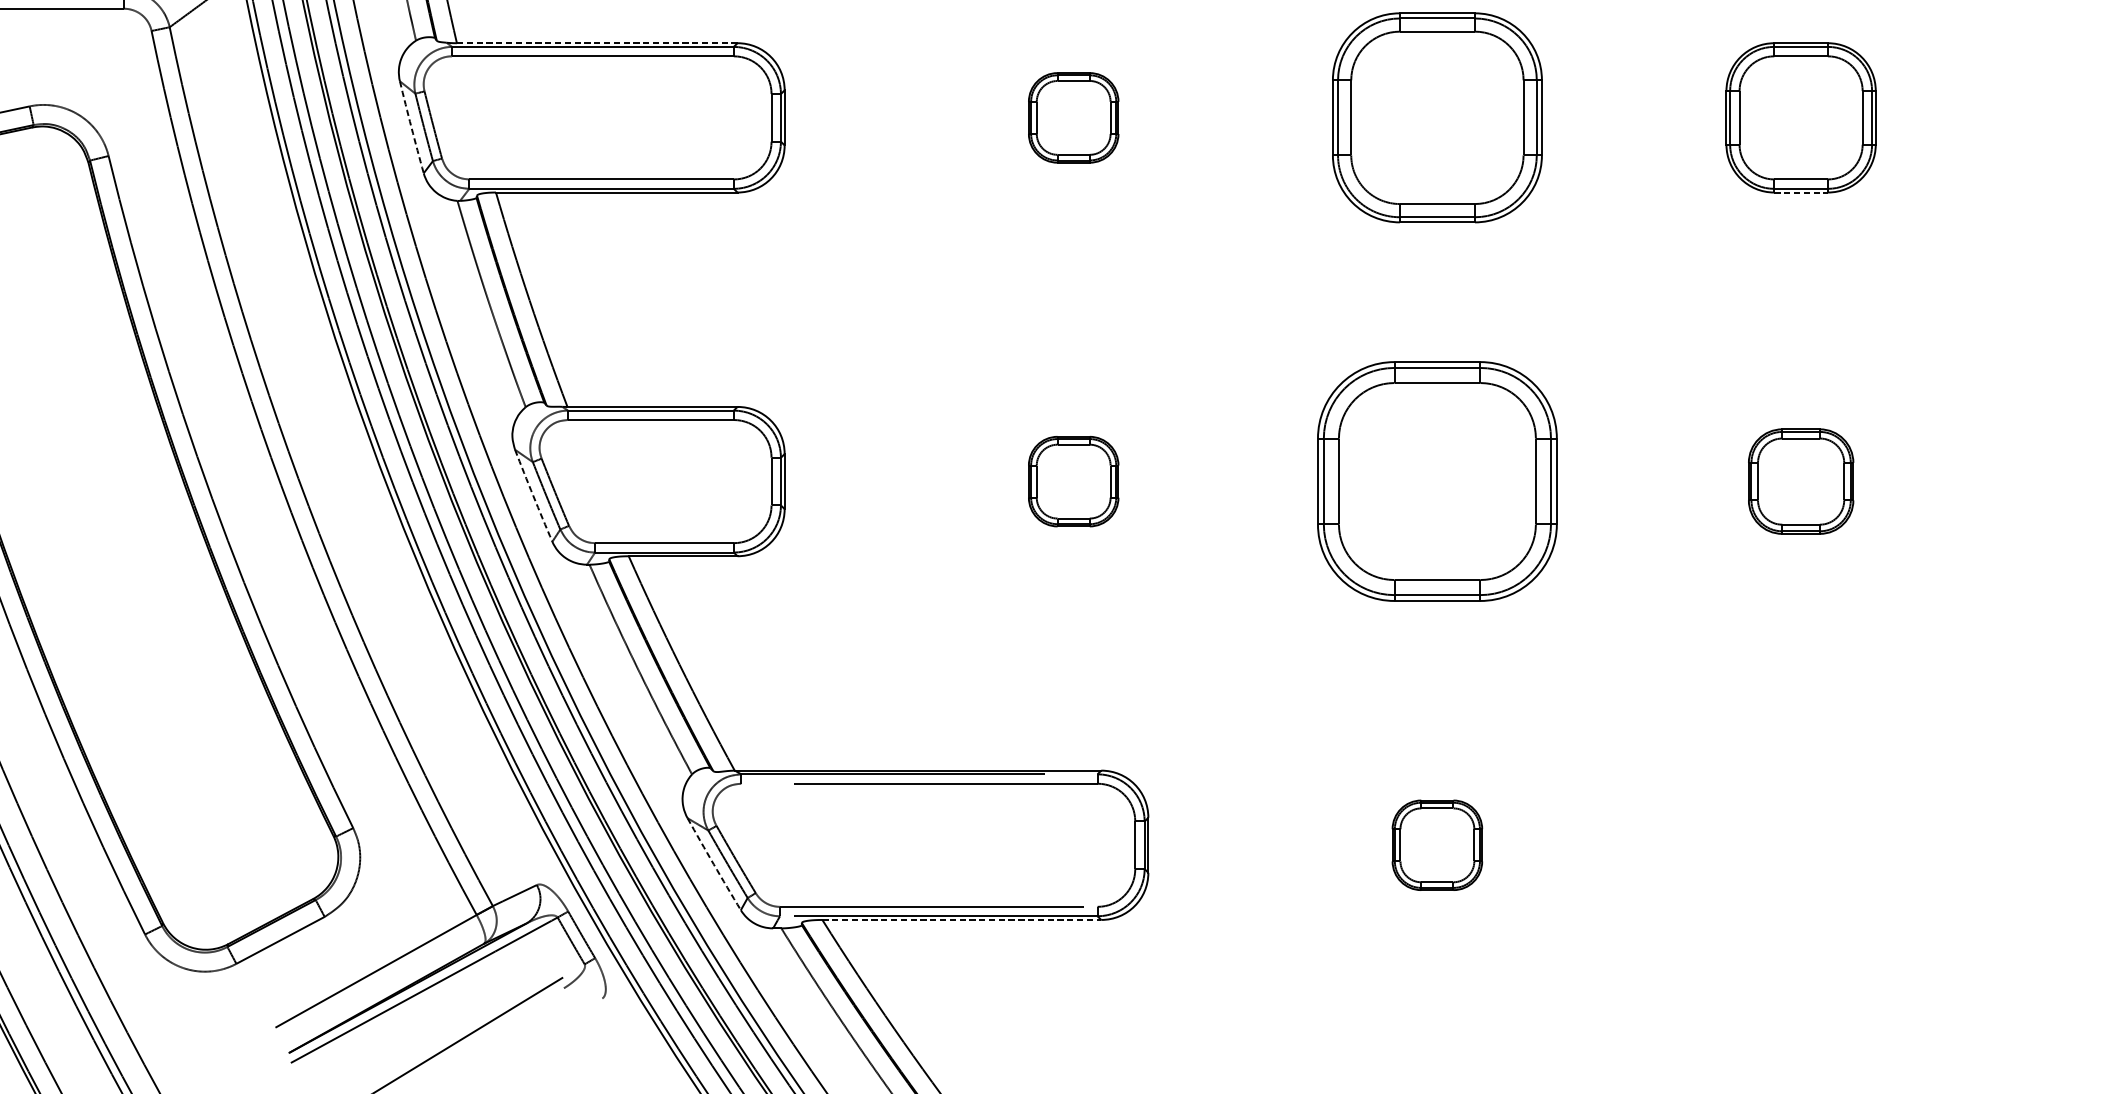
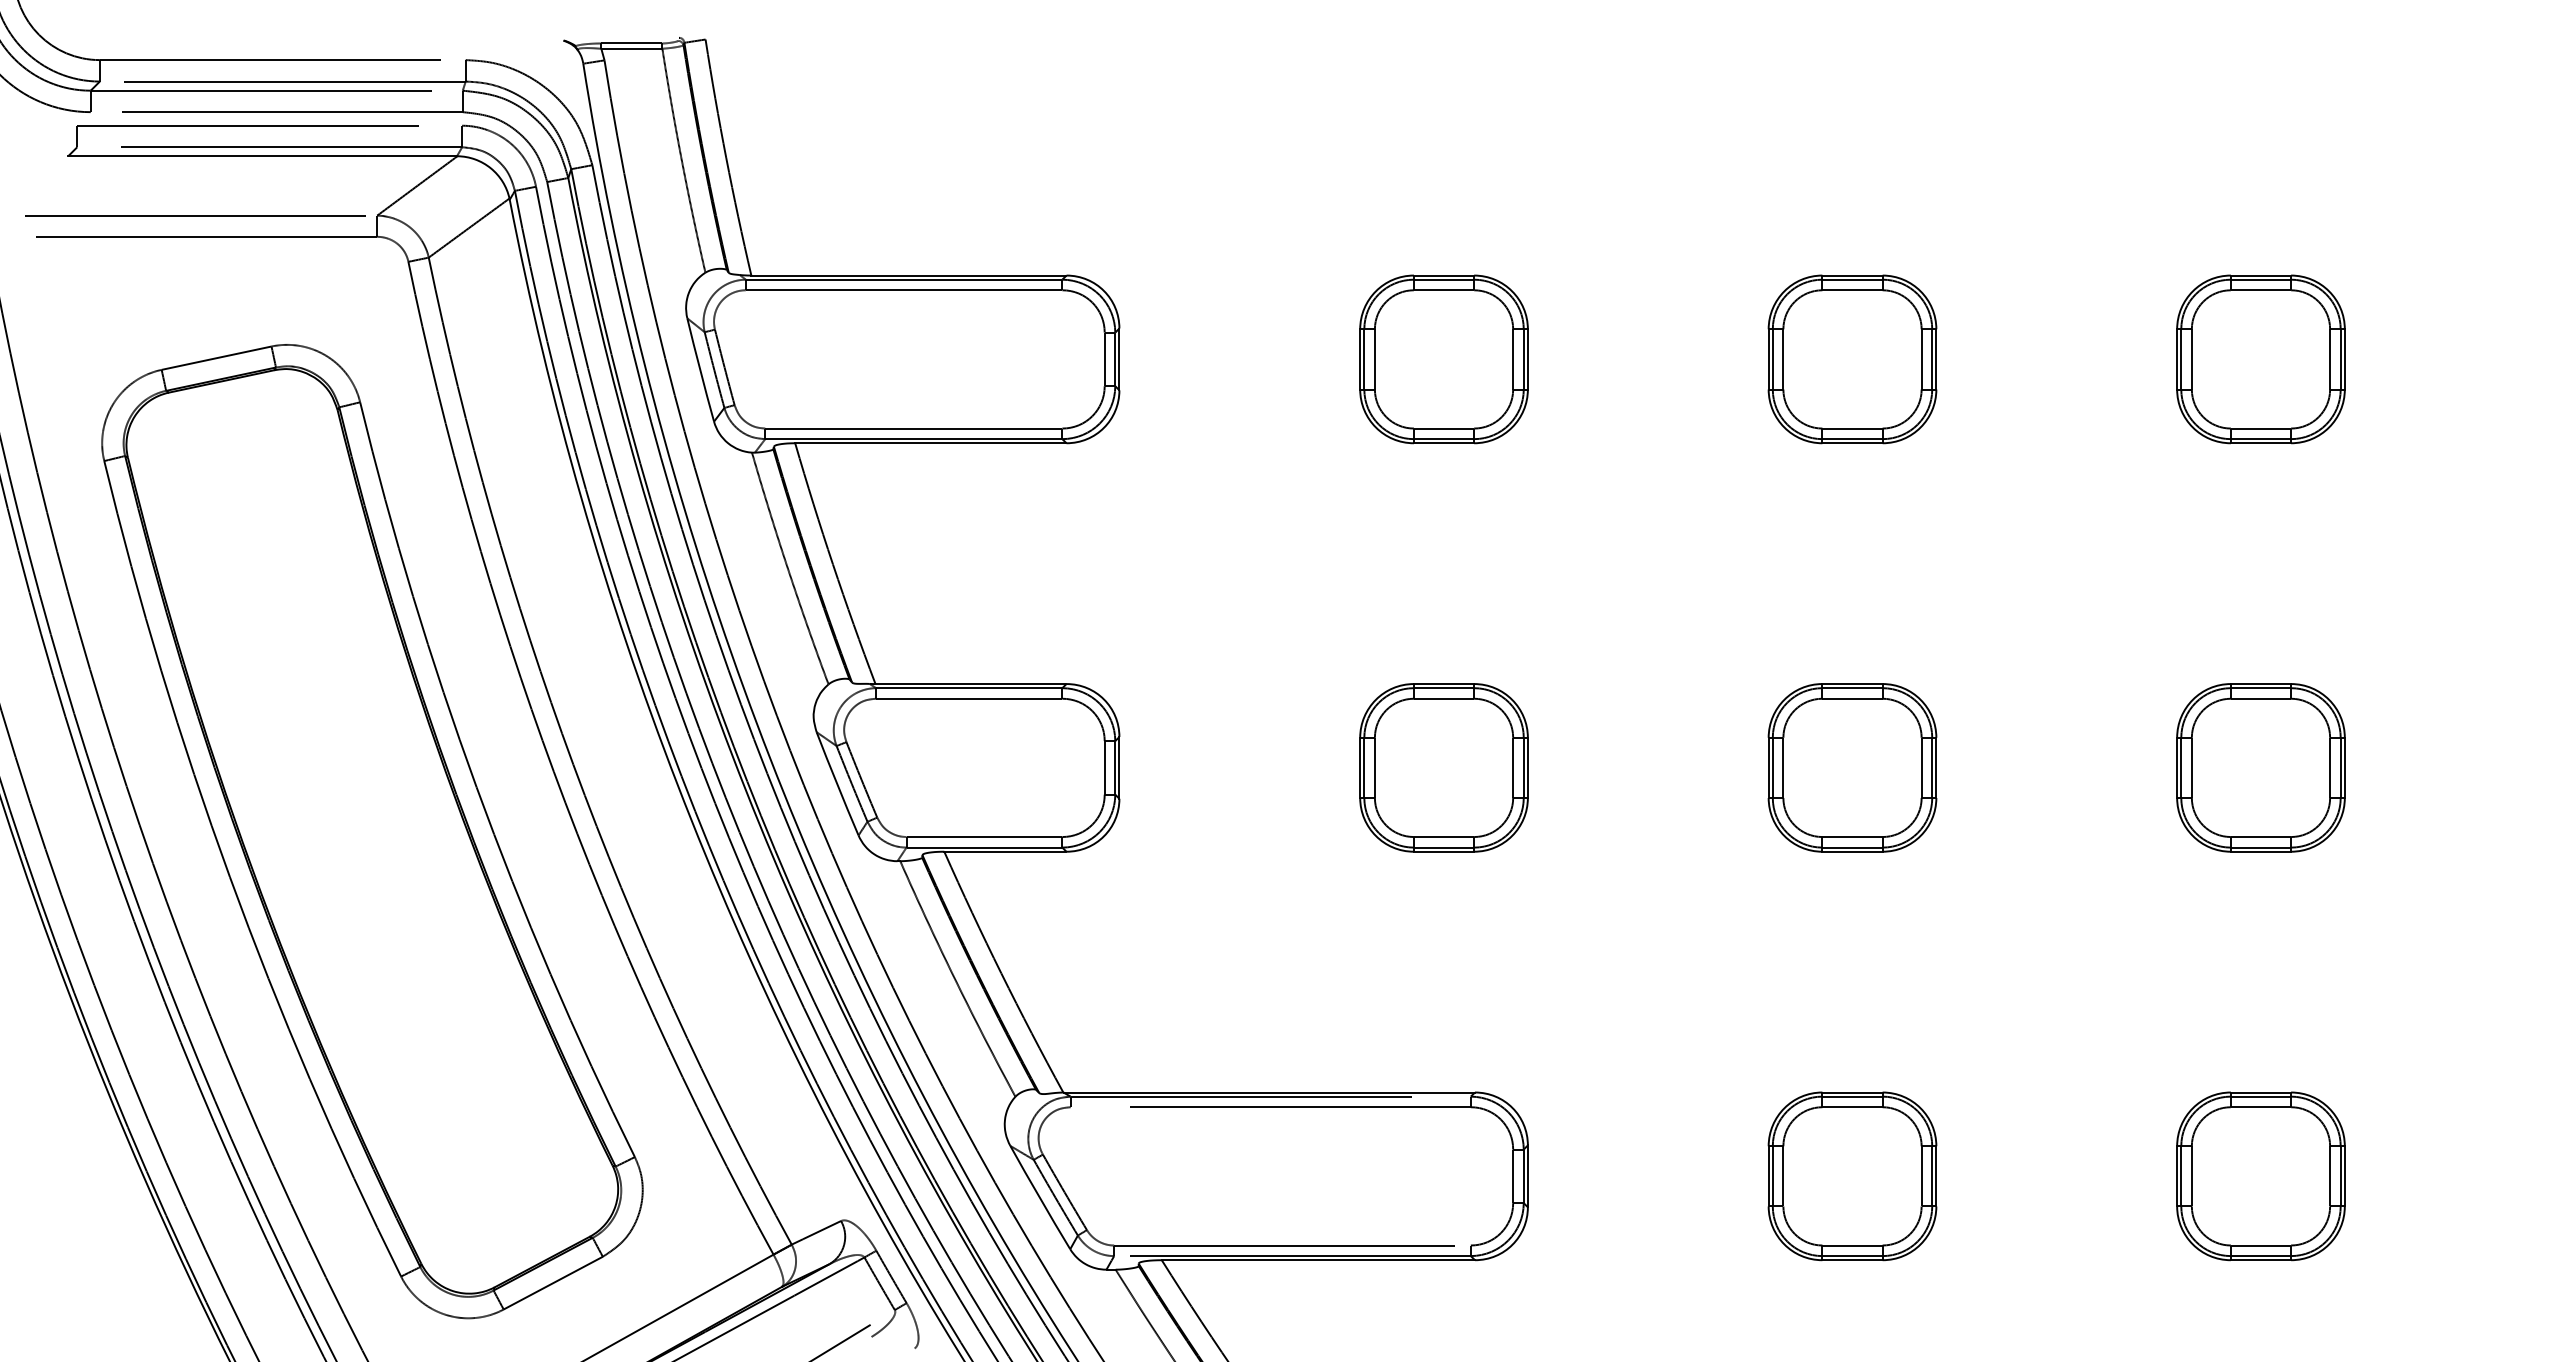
line: (596, 43) -> (908, 275), dashed -> solid
part: (1073, 117) -> (1443, 359), size x1.67
part: (1437, 117) -> (1852, 359), size x0.71
arc: (411, 127) -> (700, 370), dashed -> solid
line: (1801, 192) -> (2261, 443), dashed -> solid
part: (1073, 481) -> (1443, 767), size x1.67
part: (1437, 481) -> (1852, 767), size x0.62
part: (1800, 481) -> (2260, 767), size x1.43
arc: (533, 495) -> (837, 783), dashed -> solid
part: (1437, 845) -> (1852, 1176), size x1.67
part: (1800, 845) -> (2260, 1176), added
arc: (713, 864) -> (1039, 1197), dashed -> solid
line: (961, 920) -> (1318, 1260), dashed -> solid

